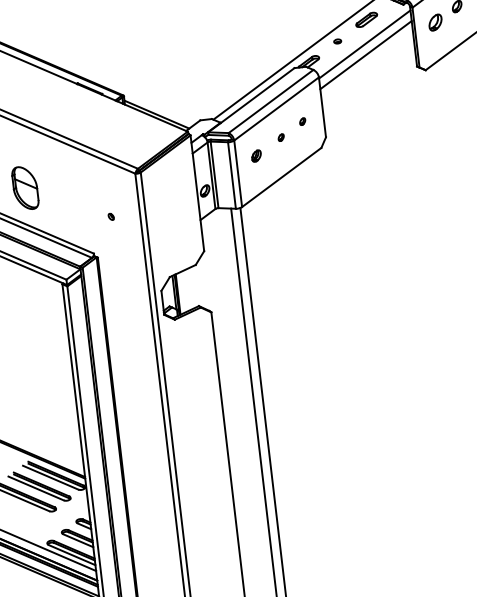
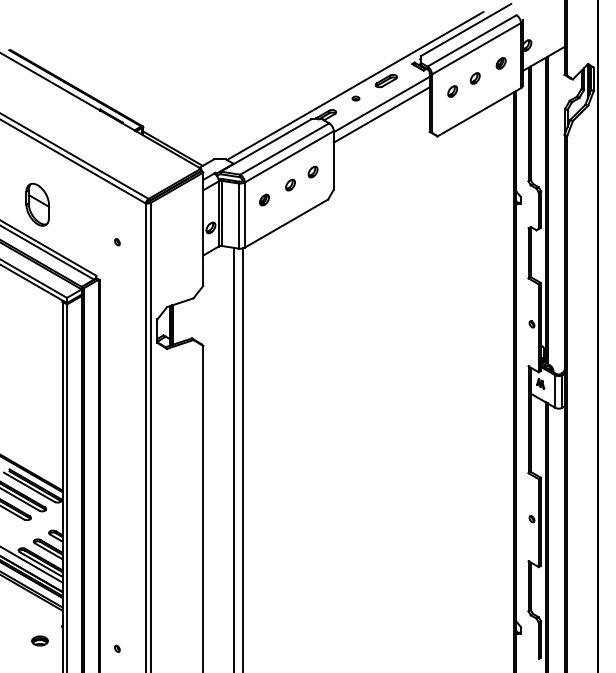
part: (435, 22) -> (452, 91), size x0.71
part: (302, 121) -> (312, 171), size x1.67
part: (281, 137) -> (290, 184), size x1.67

